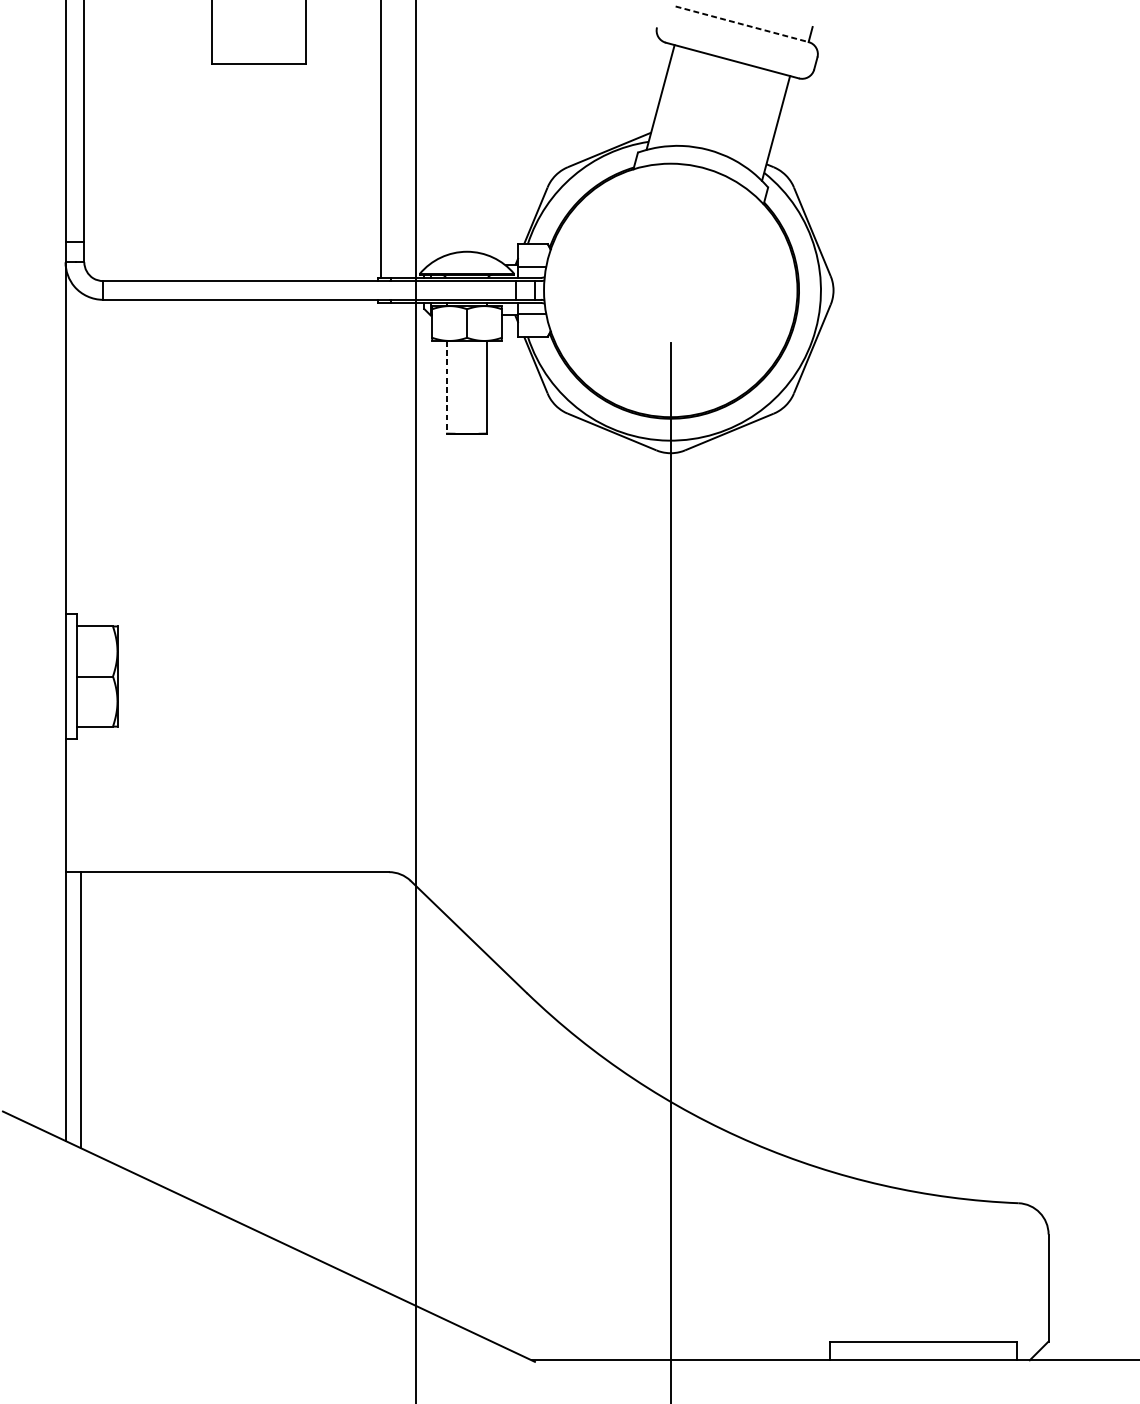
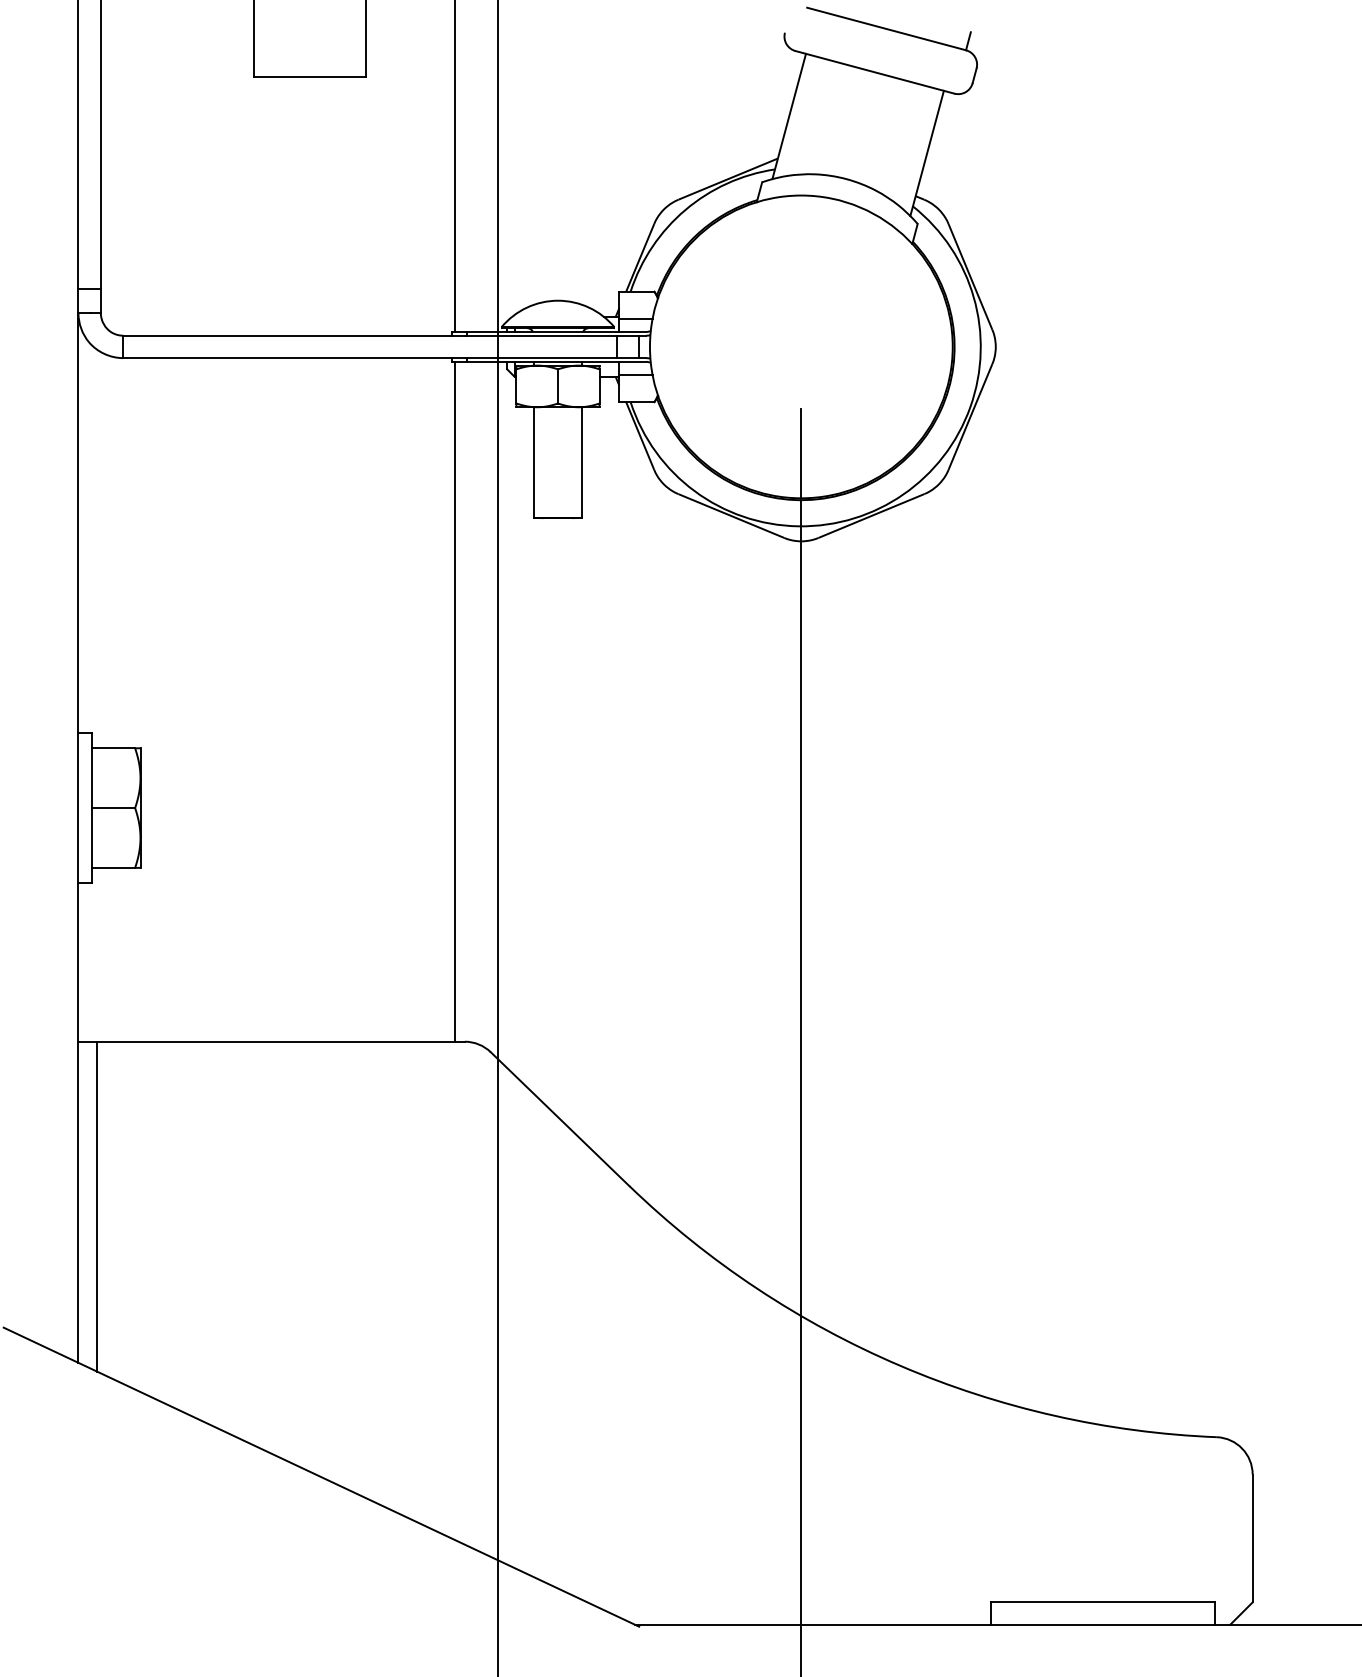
line: (742, 24) -> (887, 29), dashed -> solid
line: (447, 388) -> (534, 463), dashed -> solid
line: (380, 587) -> (454, 701), added

